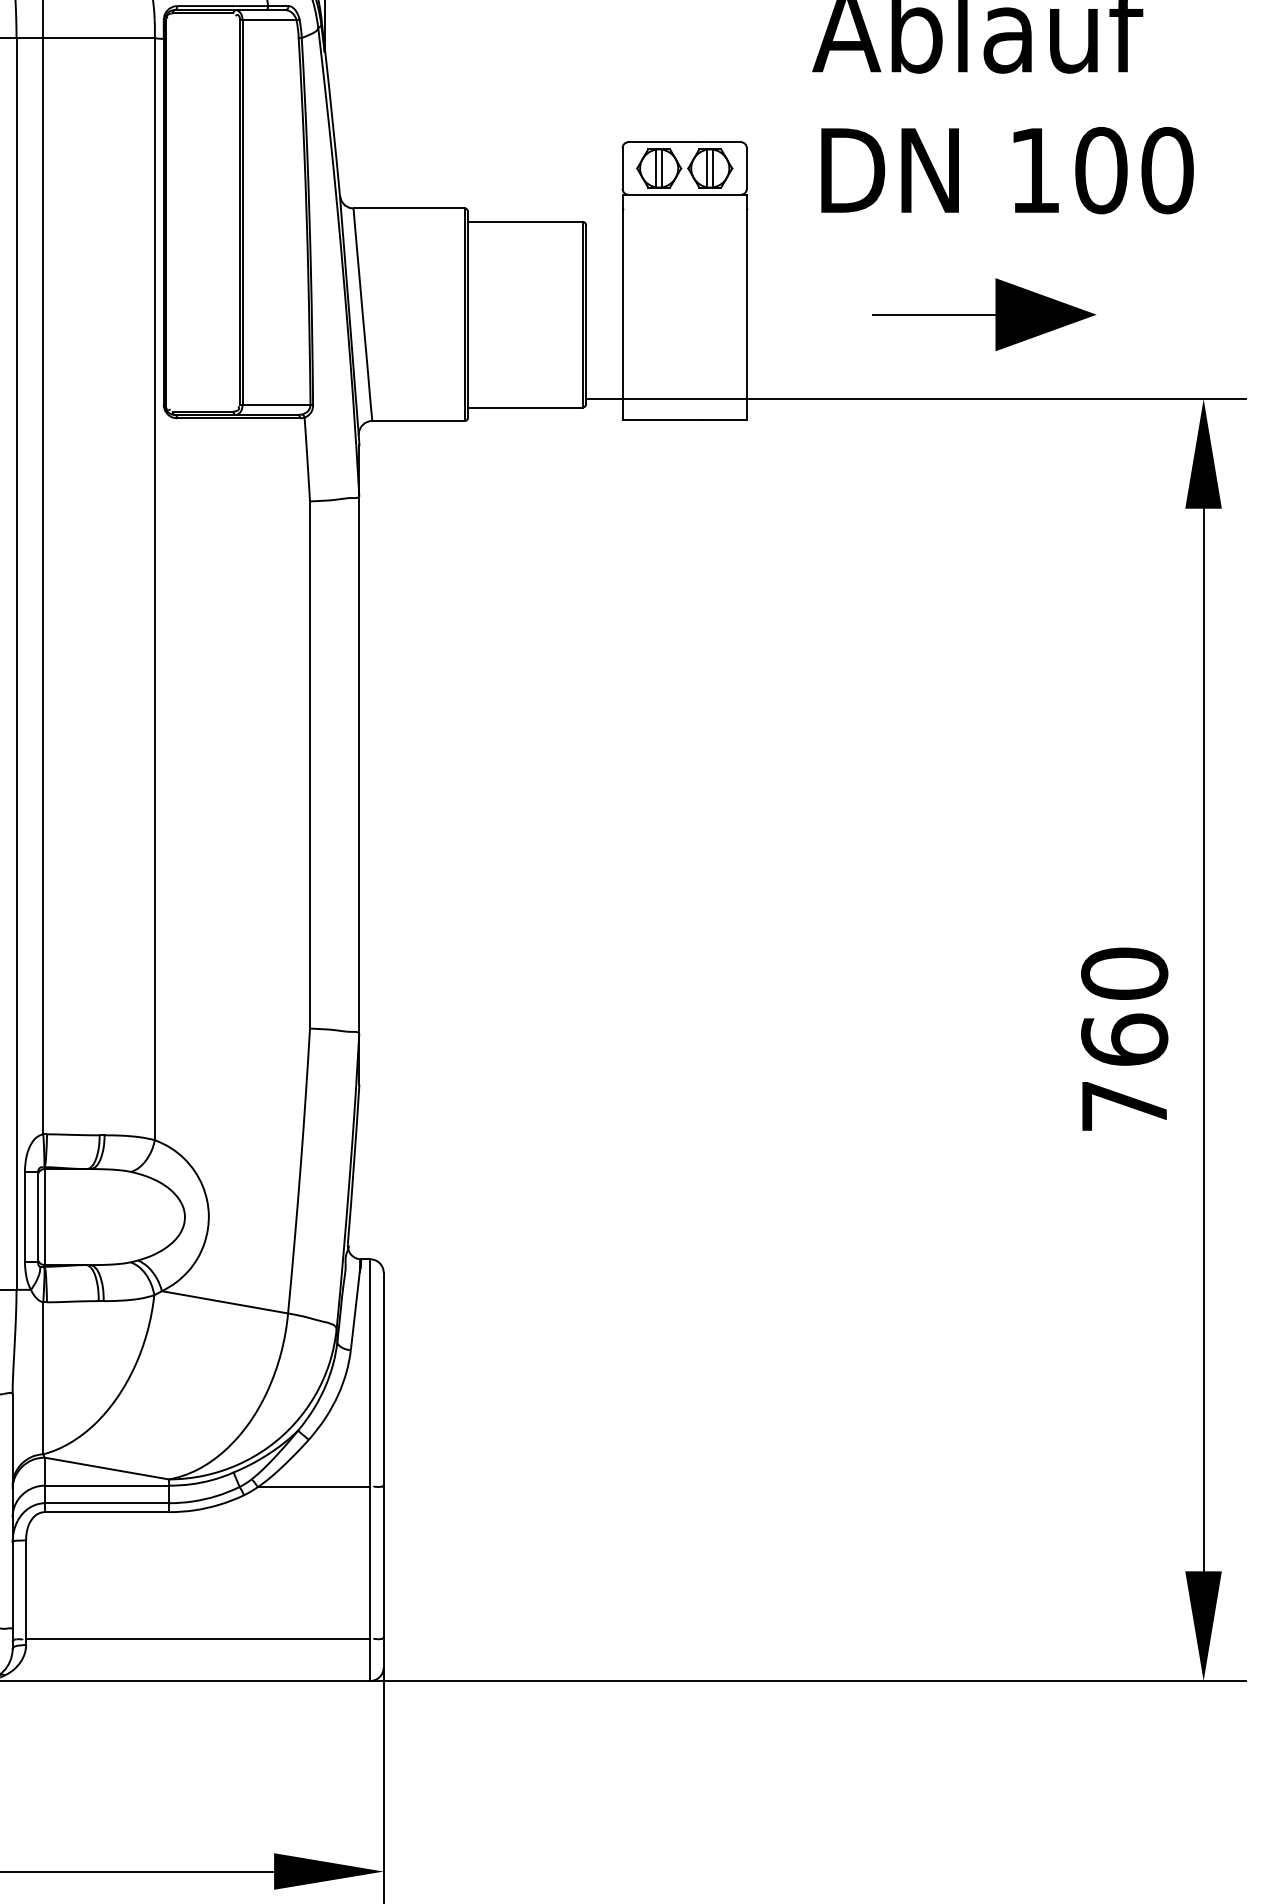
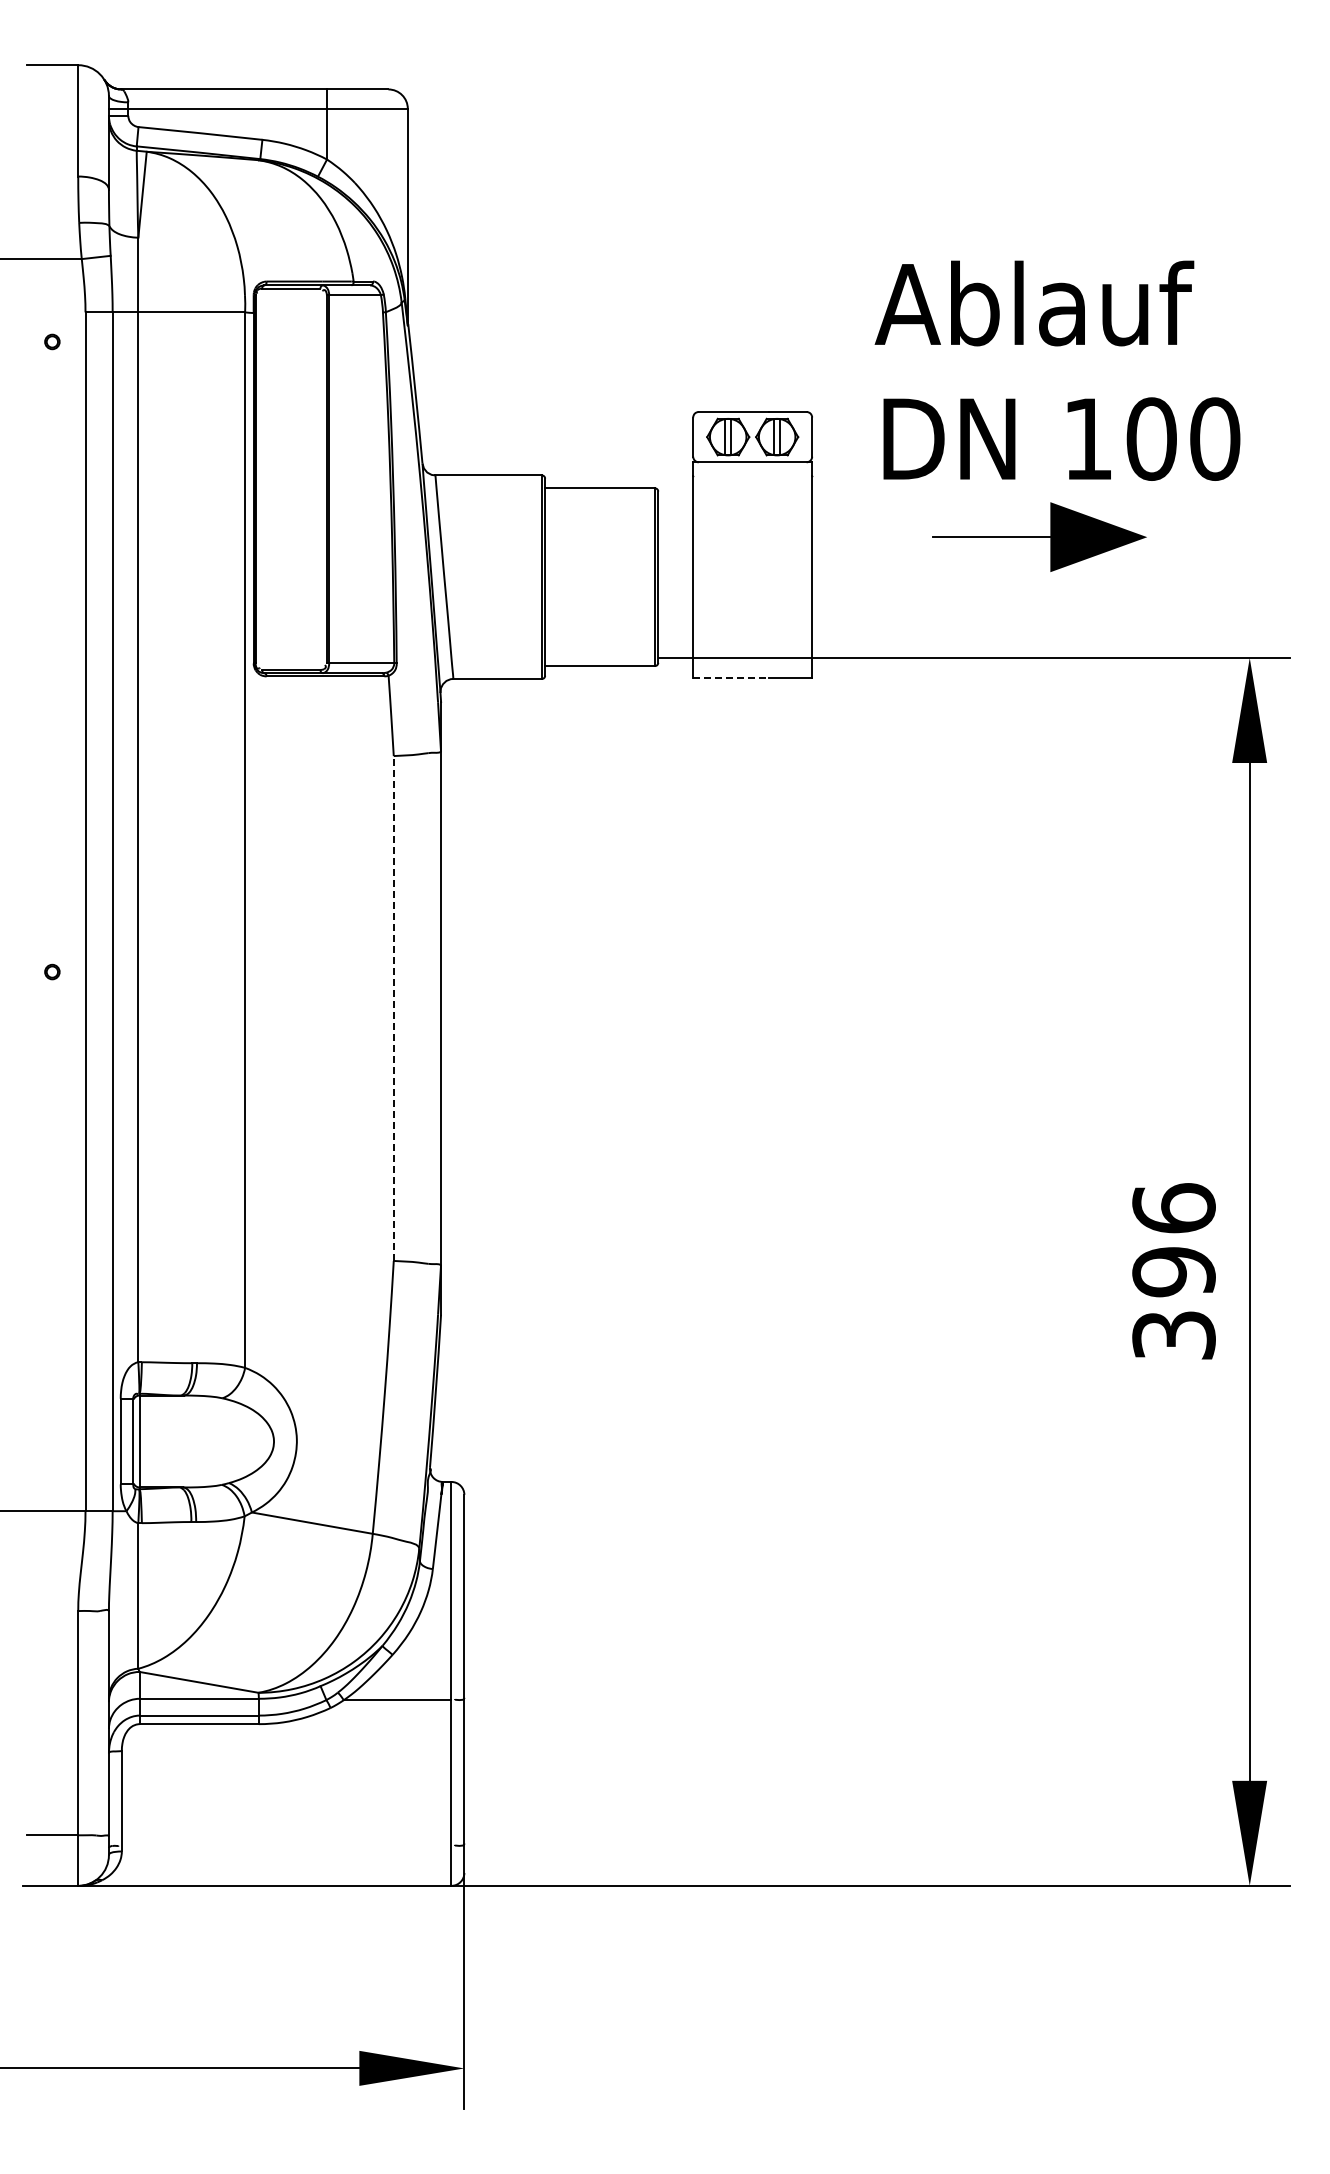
part: (984, 314) -> (1039, 536), moved
line: (661, 420) -> (730, 678), solid -> dashed
line: (309, 765) -> (393, 1008), solid -> dashed
text: (1124, 1039) -> (1173, 1271), 760 -> 396
line: (198, 1638) -> (286, 1845), removed

